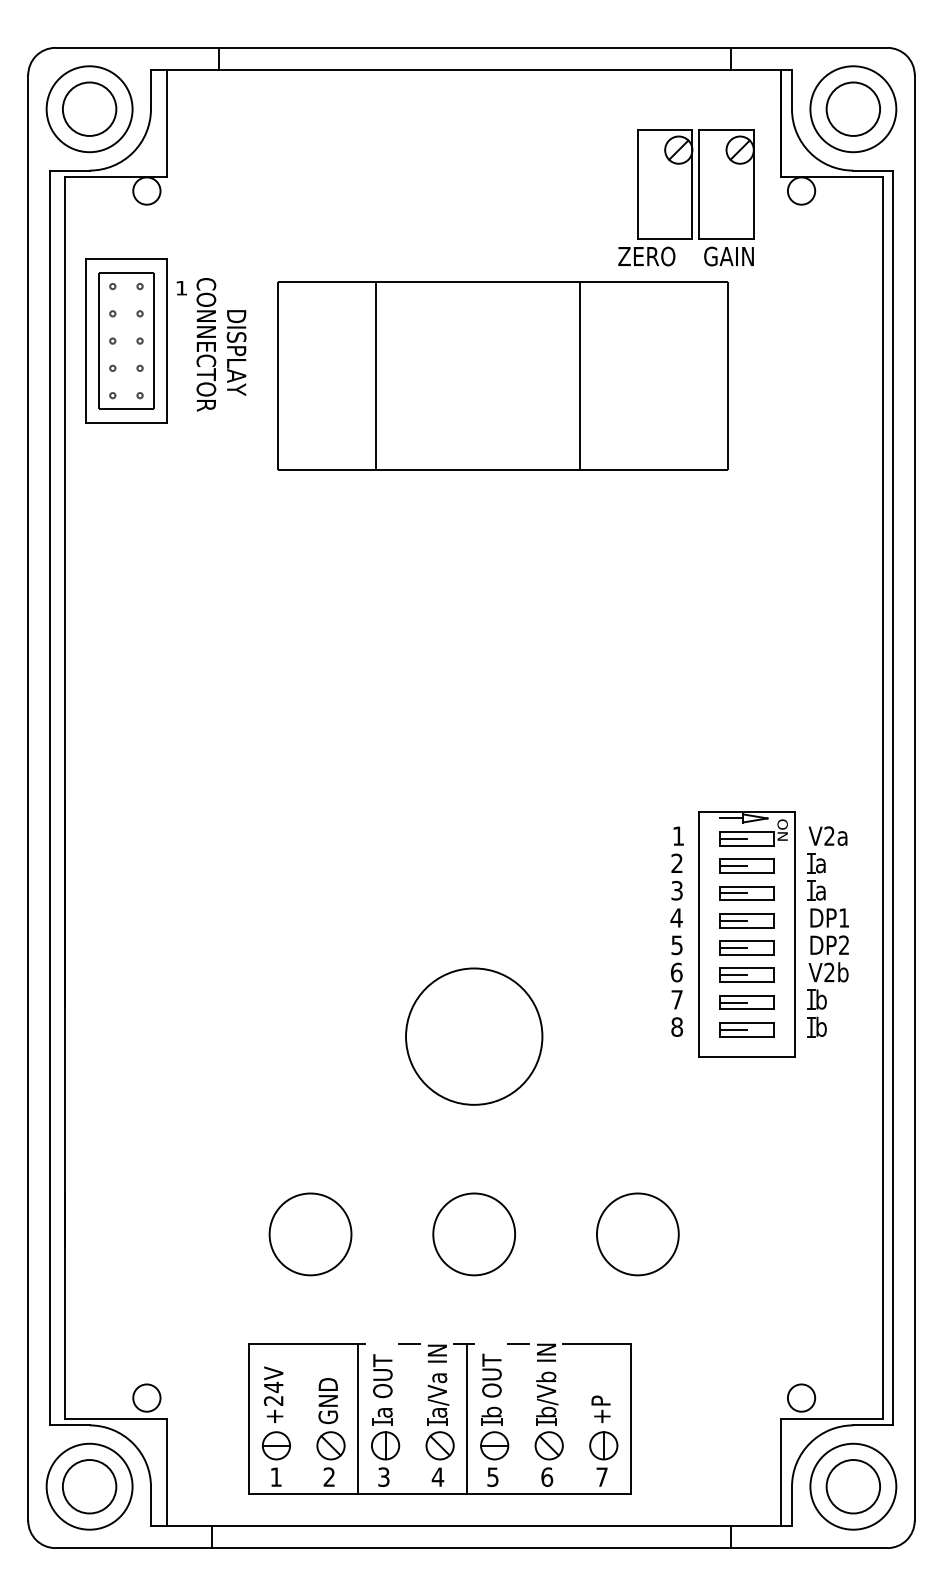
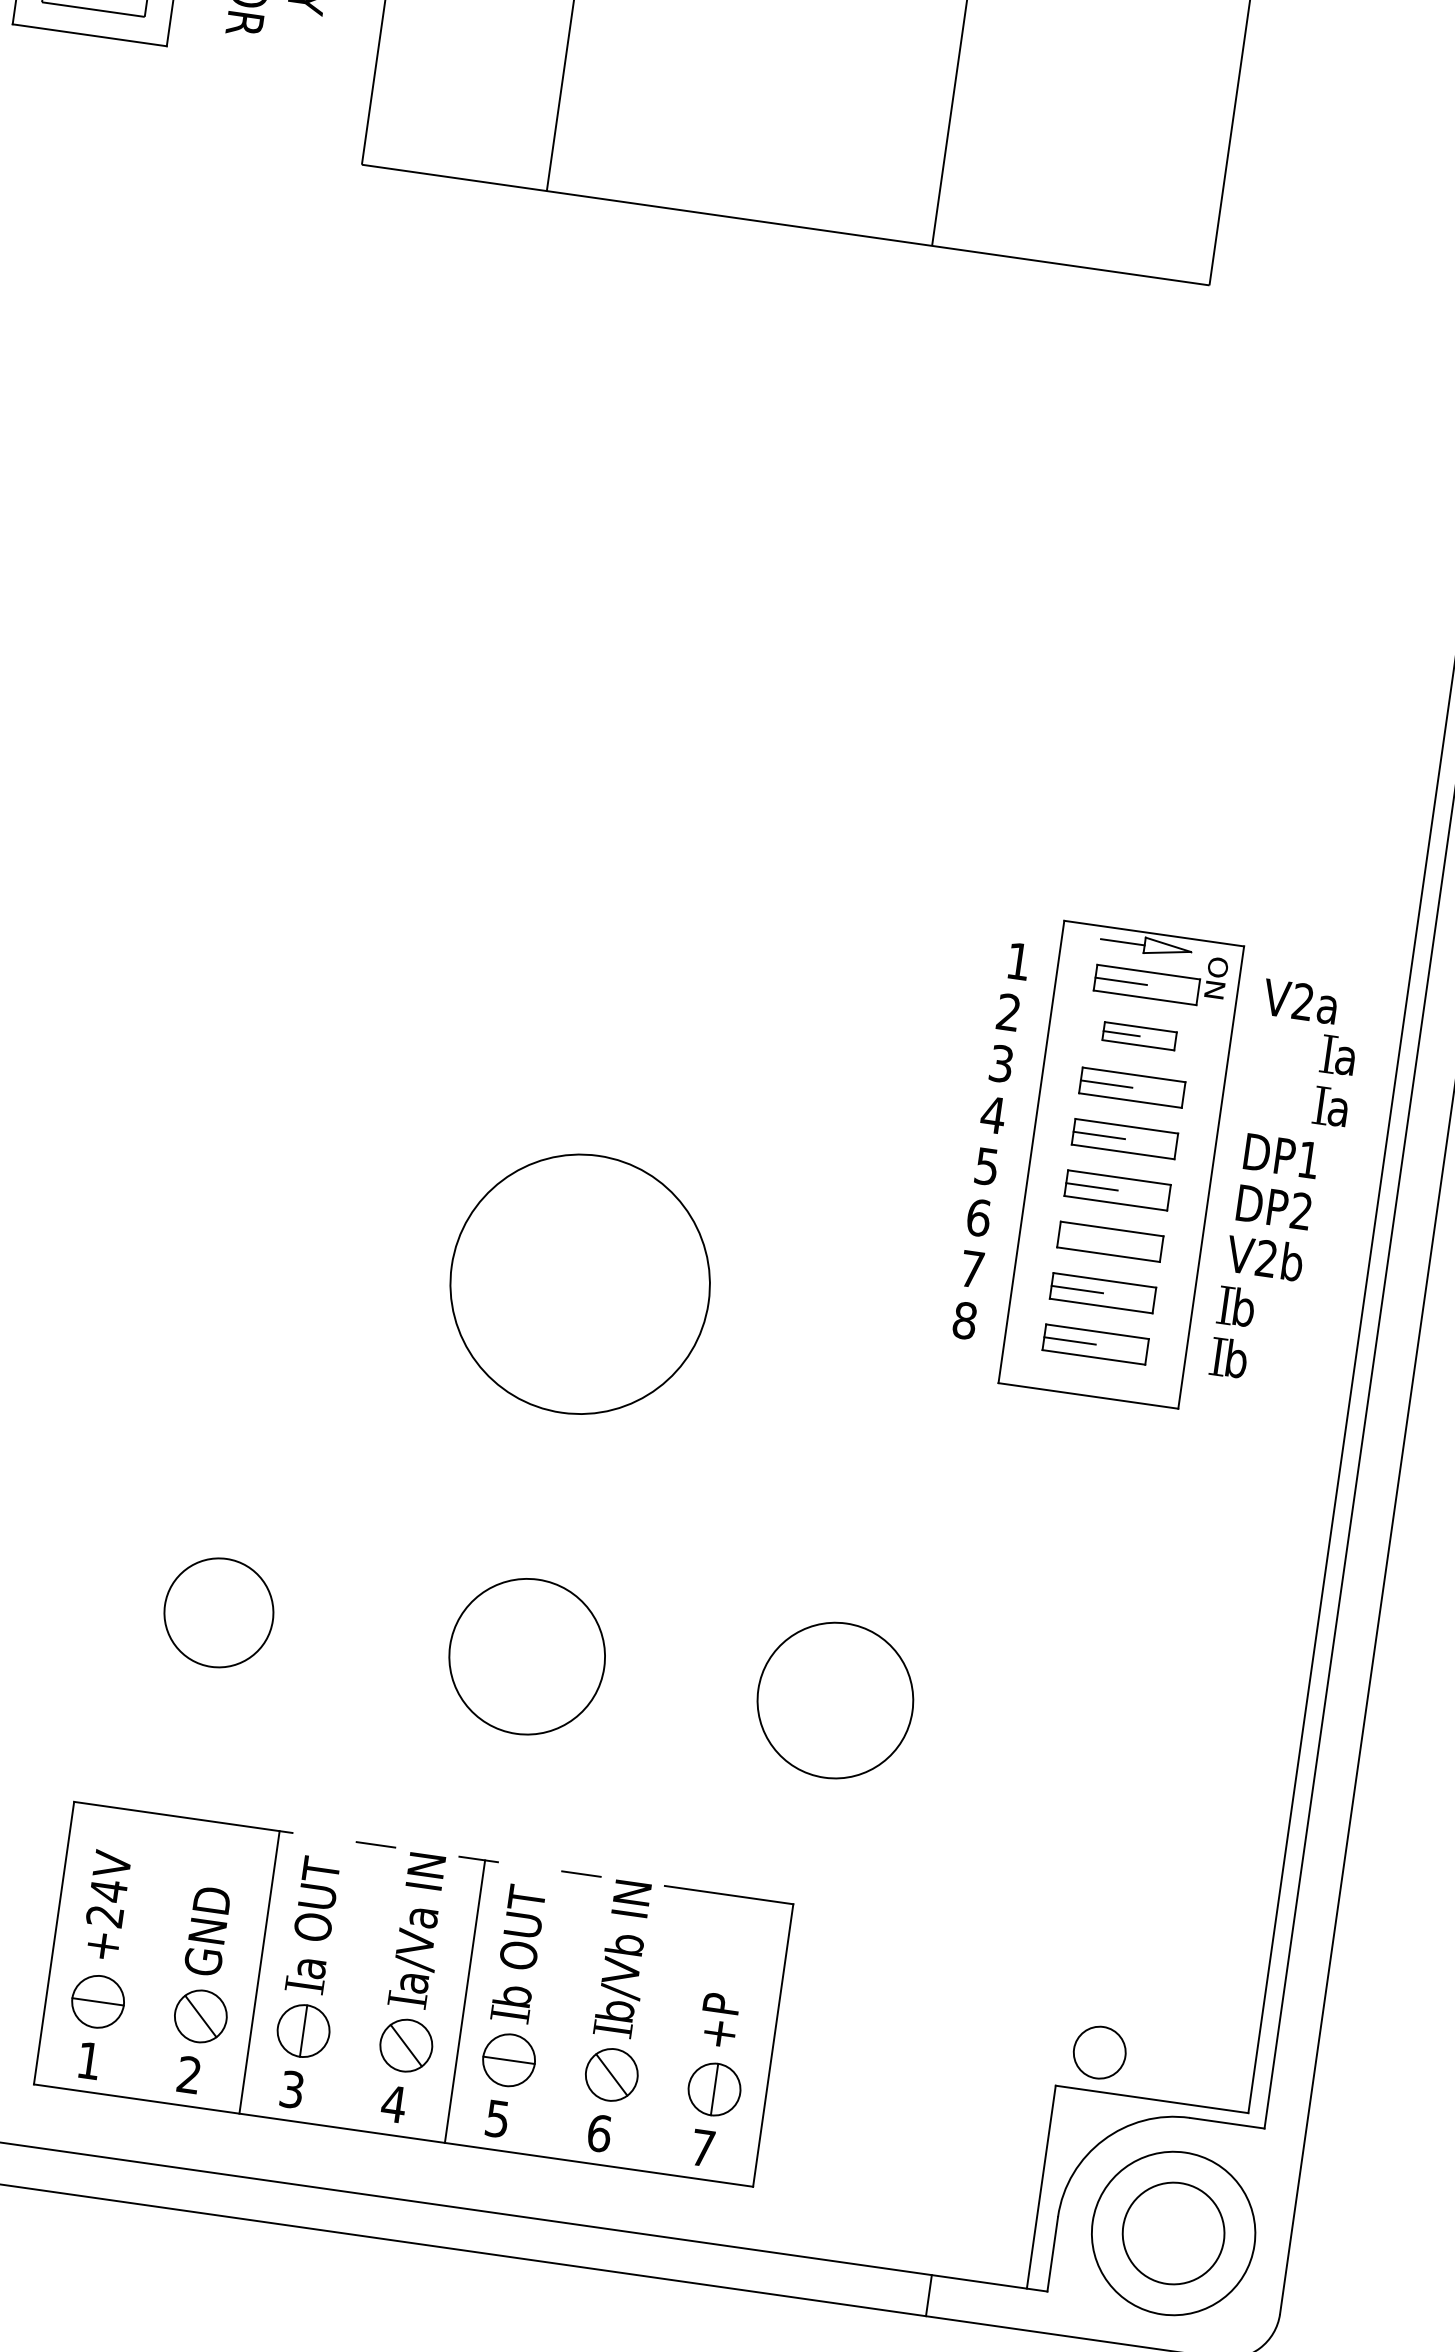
part: (746, 865) -> (1138, 1034), size x0.7
part: (816, 876) -> (1334, 1080), moved
line: (732, 975) -> (1082, 1238), removed
circle: (310, 1234) -> (218, 1612), size x0.7

